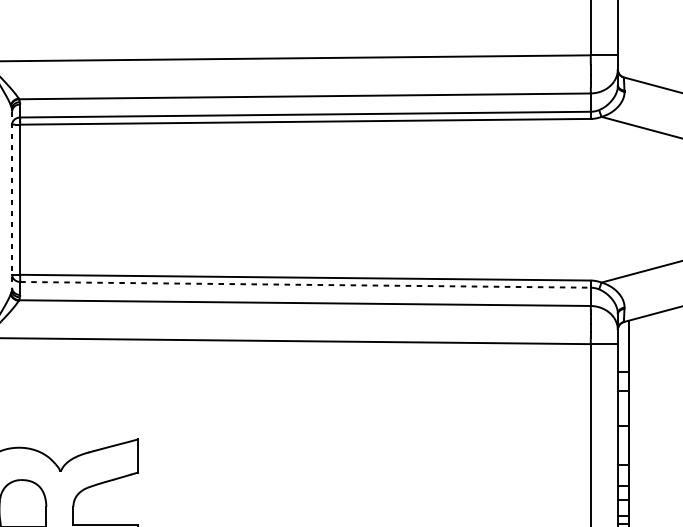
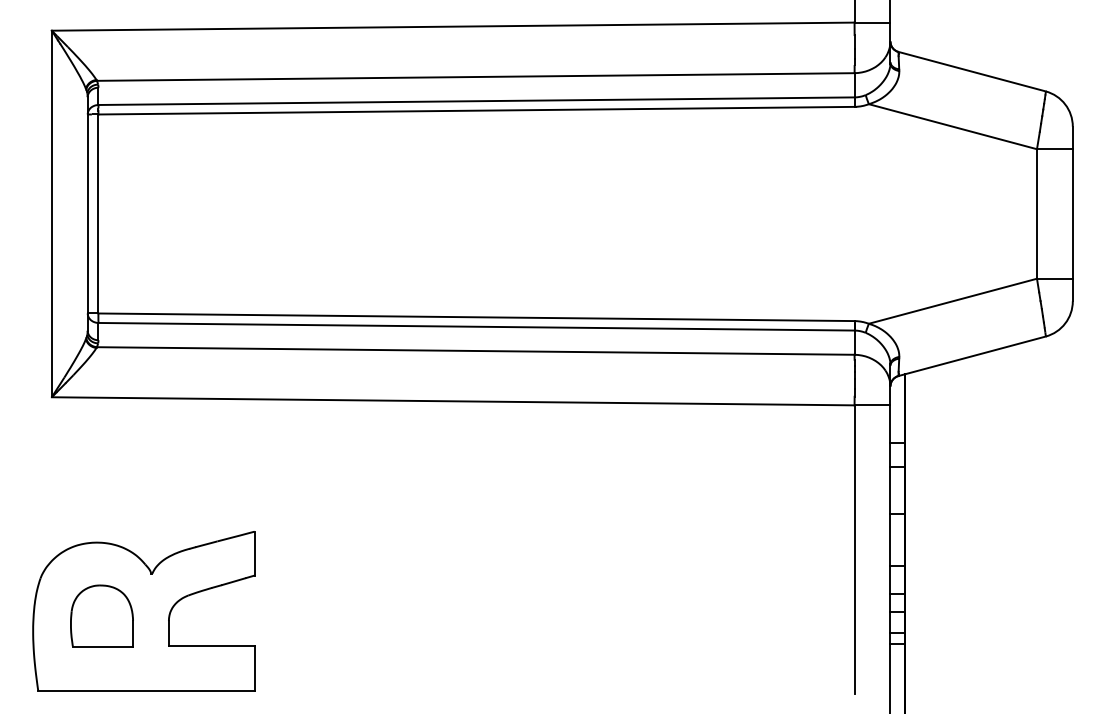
line: (11, 199) -> (87, 213), dashed -> solid
line: (306, 284) -> (477, 326), dashed -> solid

